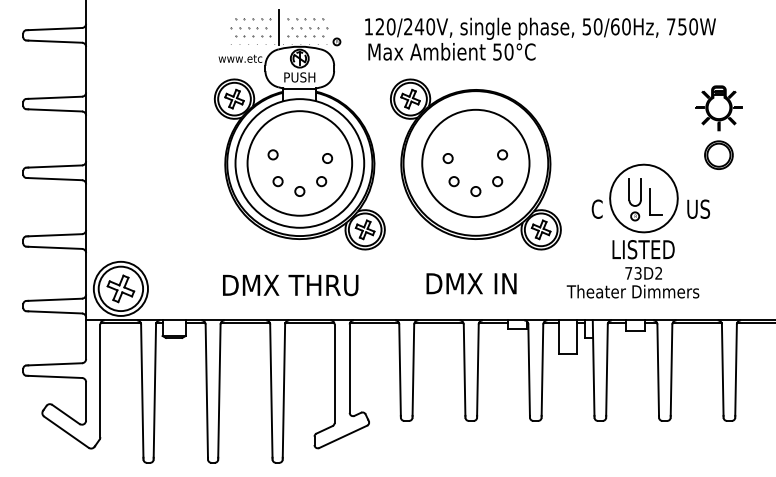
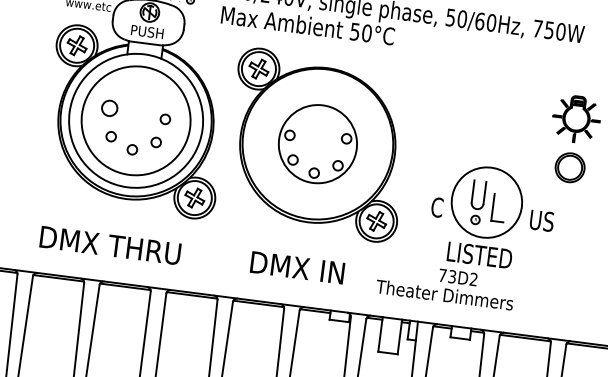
circle: (272, 154) -> (109, 107), size x1.6
circle: (475, 163) -> (317, 144), size x0.7
text: (632, 282) -> (445, 285), moved

